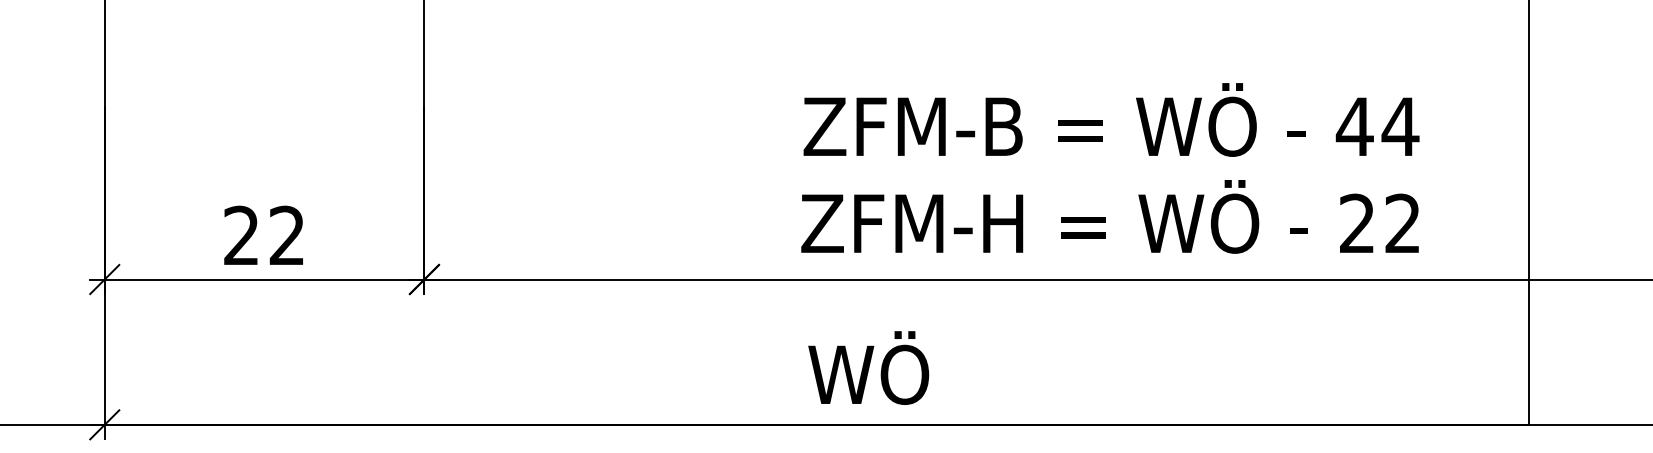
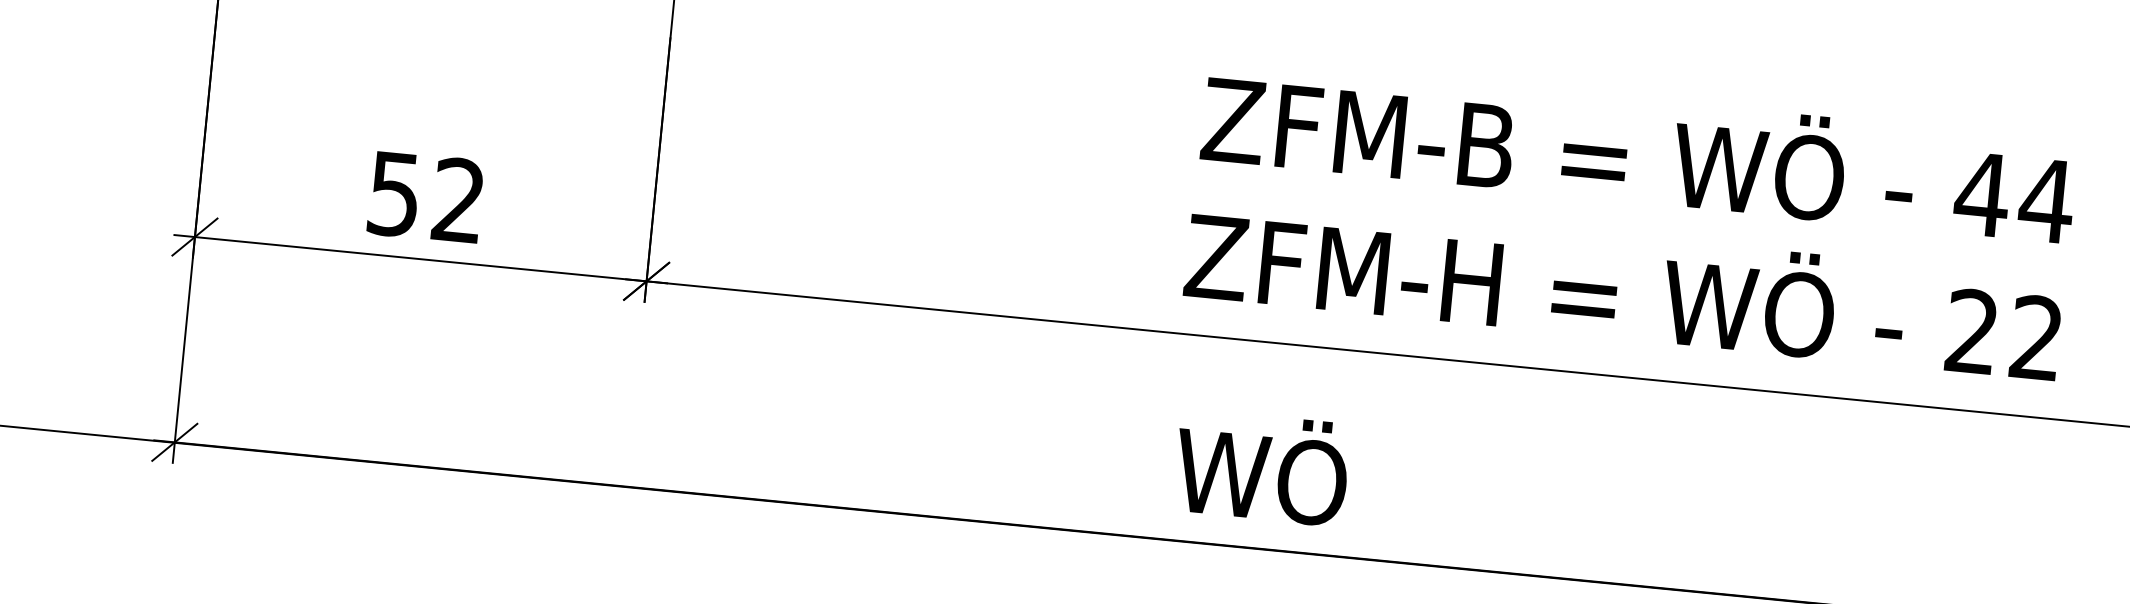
text: (241, 235) -> (394, 193), 22 -> 52

